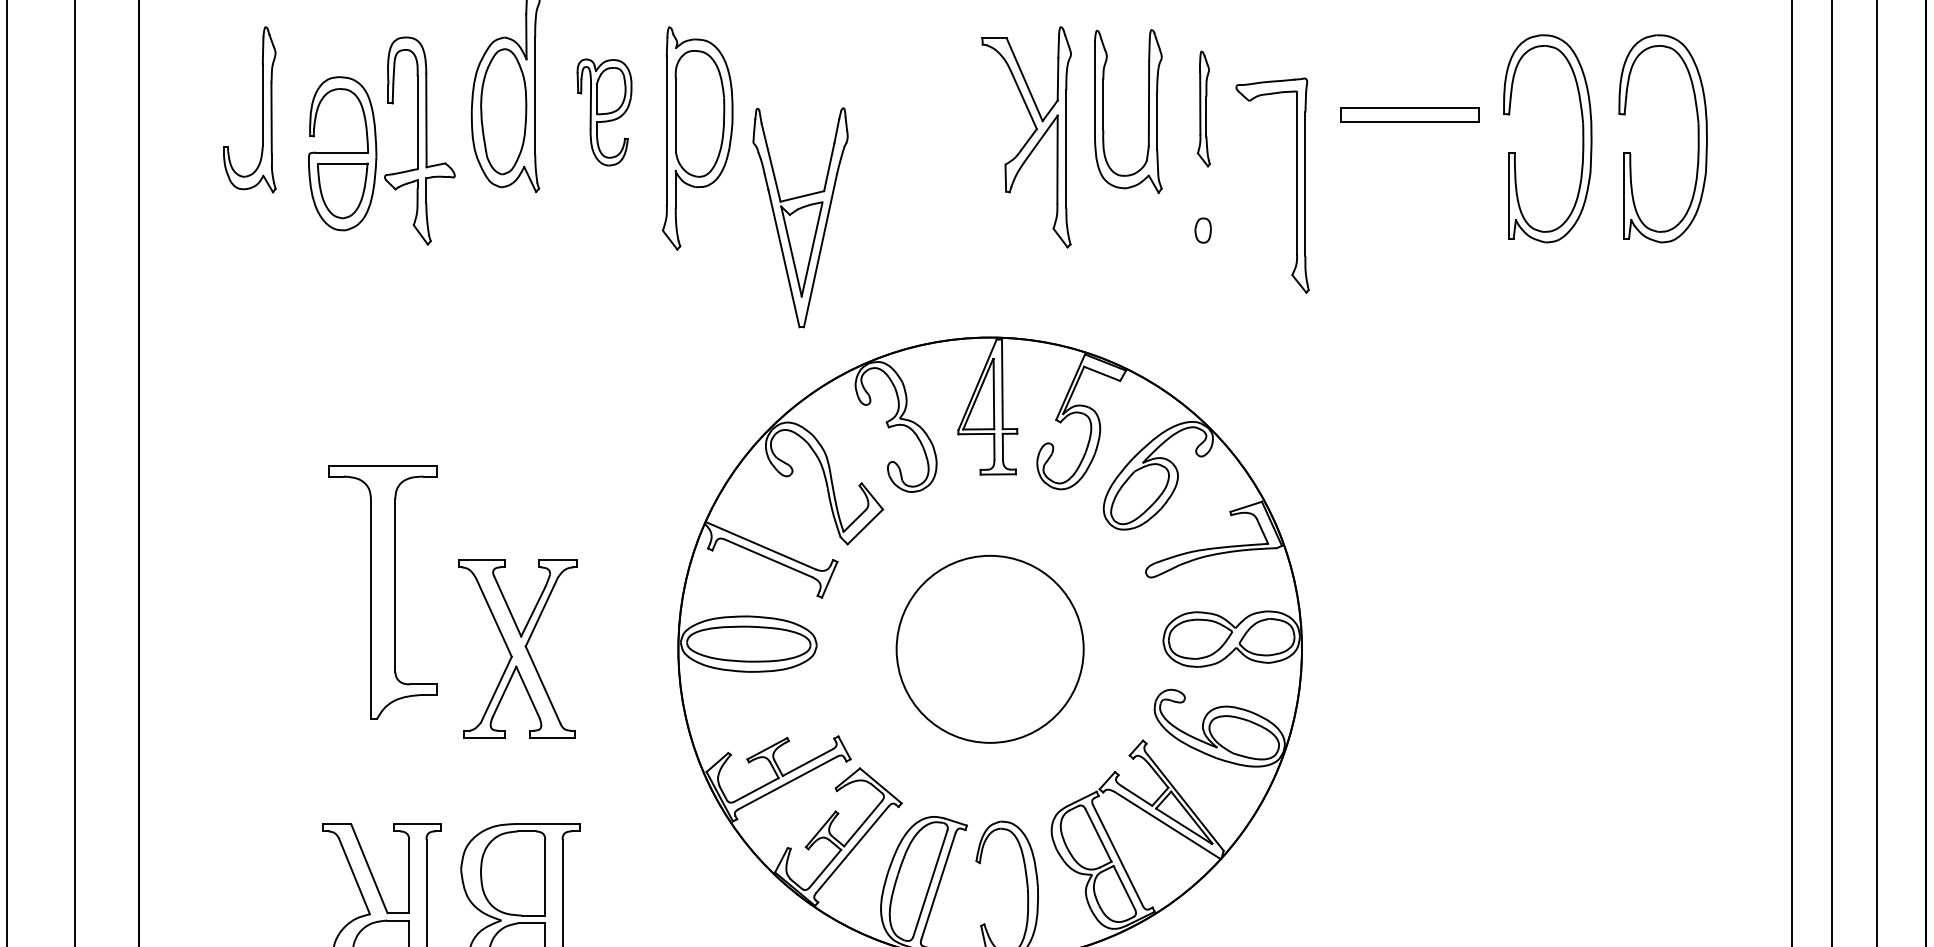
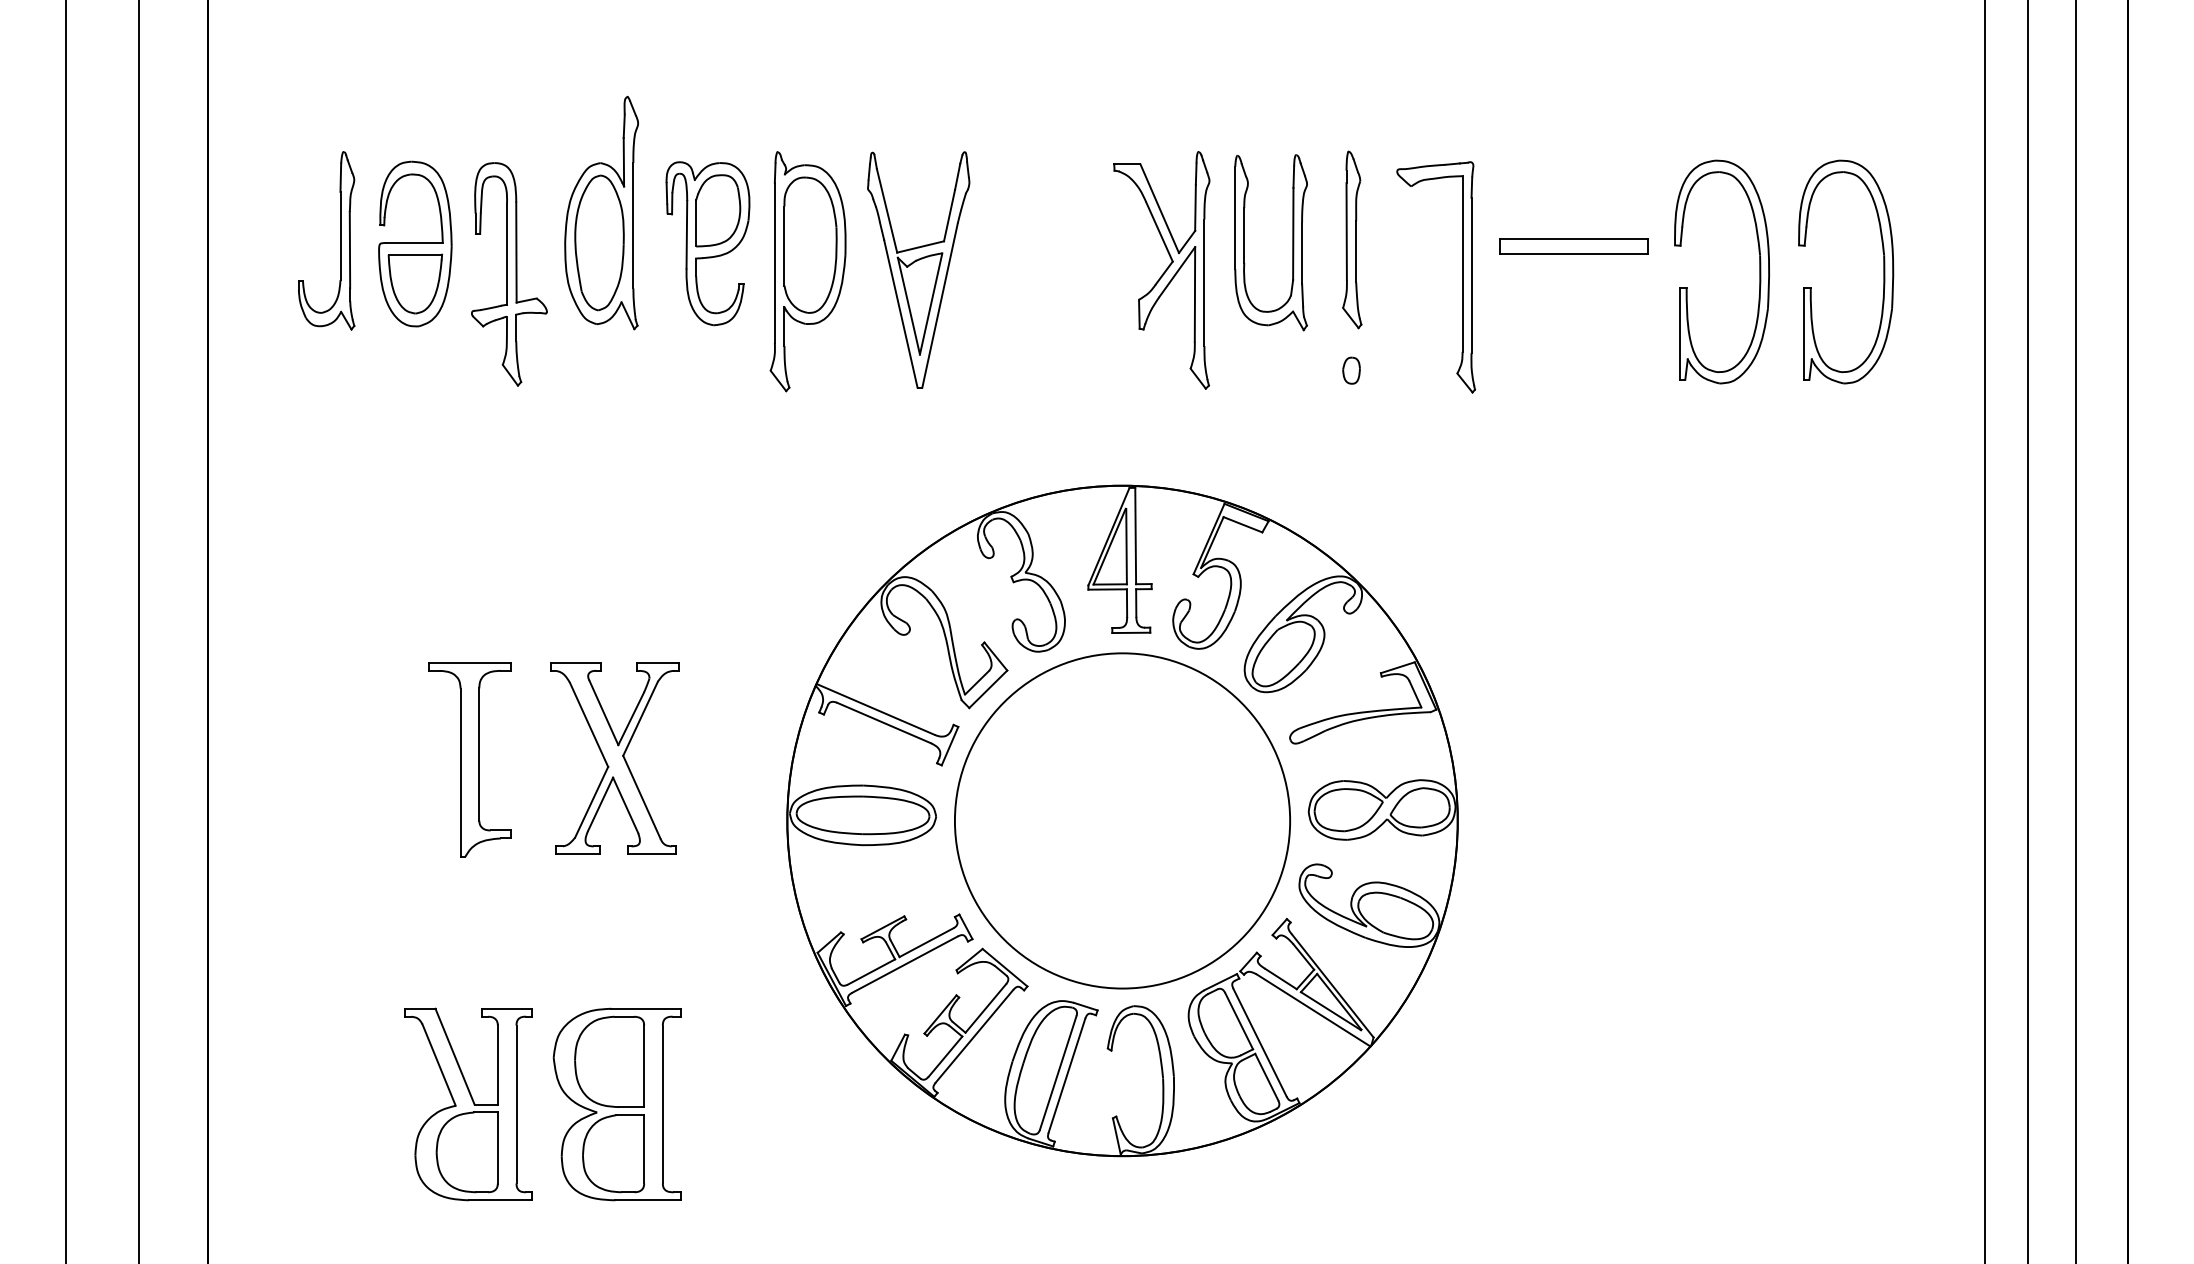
part: (1204, 108) -> (1352, 239), size x1.43
part: (604, 112) -> (707, 243), size x1.43
part: (342, 153) -> (415, 243), moved
part: (1297, 185) -> (1462, 277), moved
part: (800, 217) -> (918, 269), moved
part: (382, 592) -> (469, 759), size x0.71
part: (517, 648) -> (614, 758), moved
circle: (990, 648) -> (1122, 820), size x1.67

